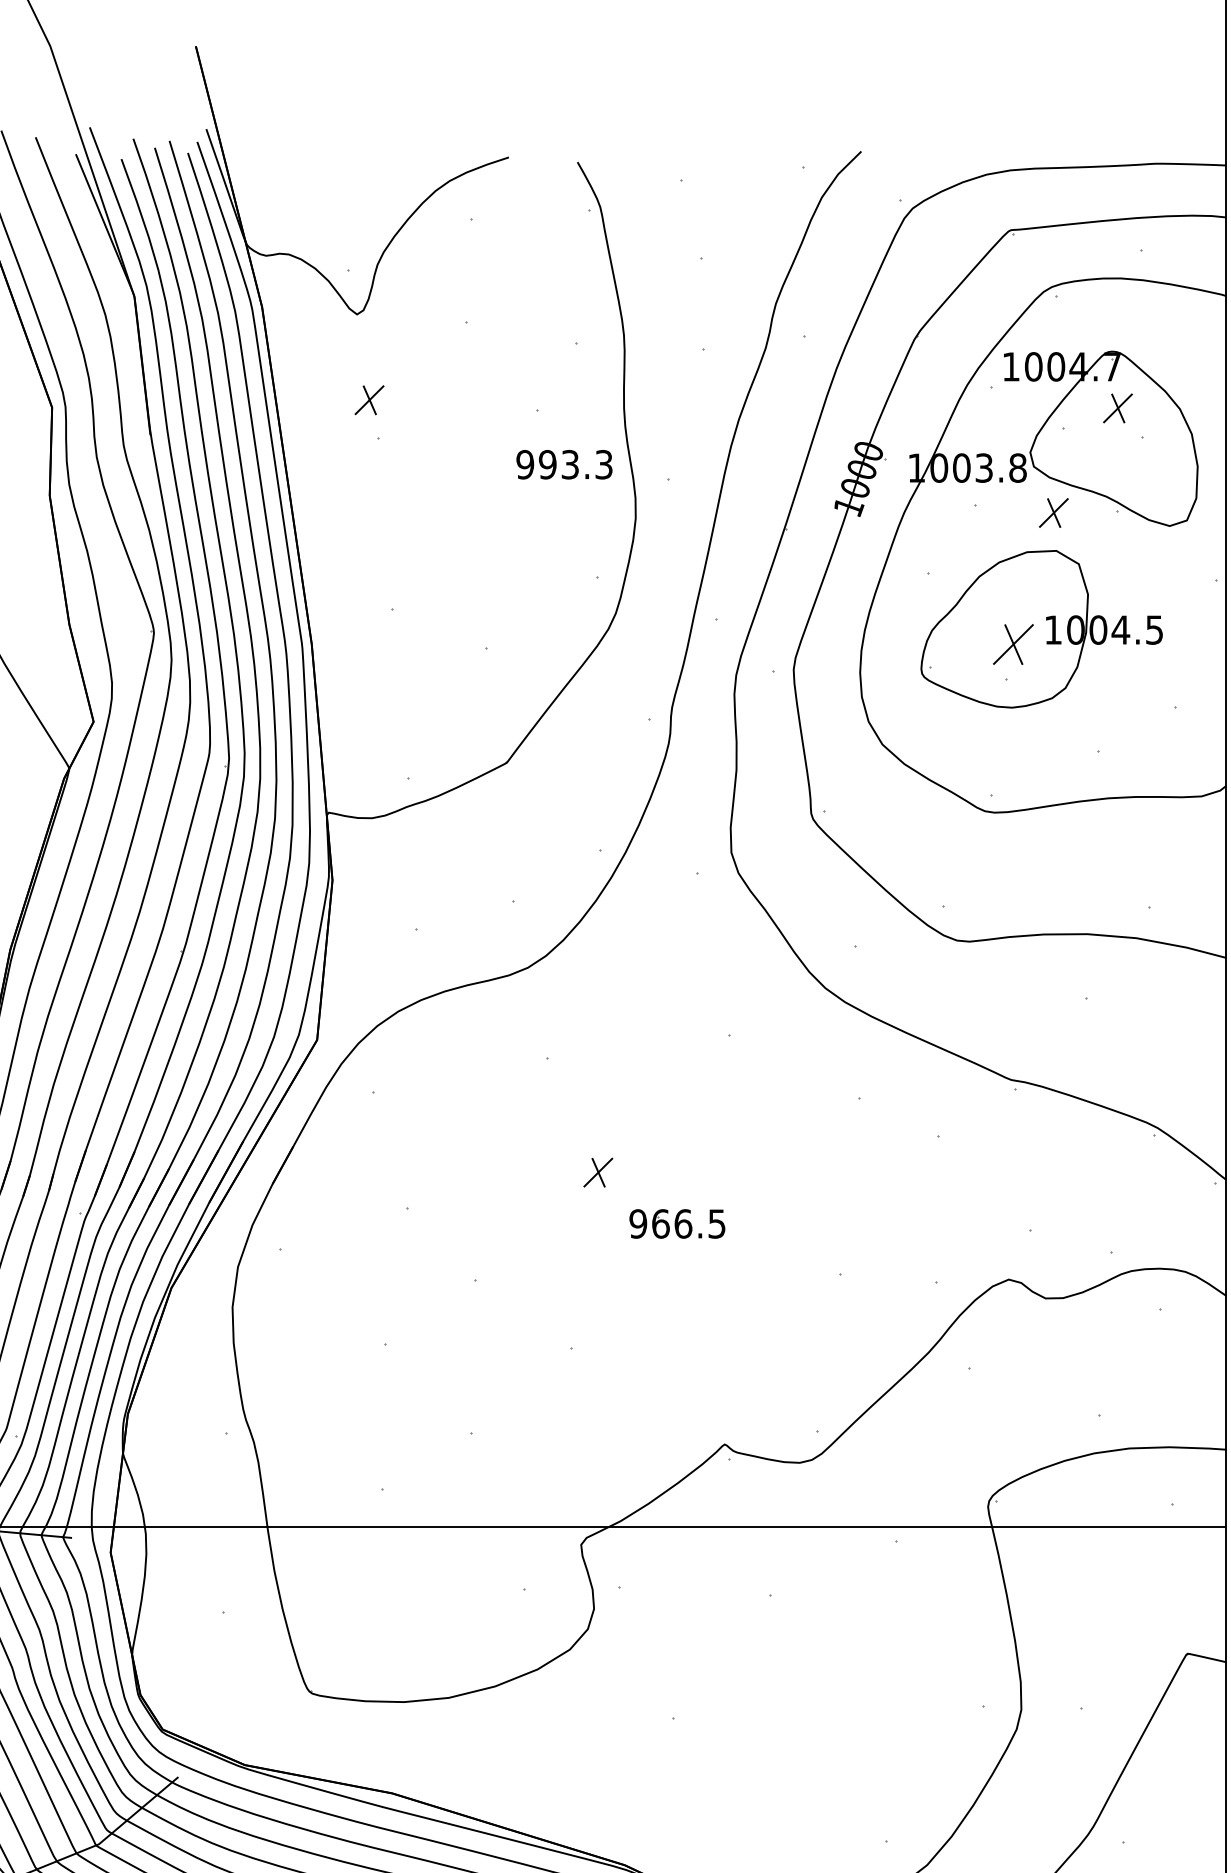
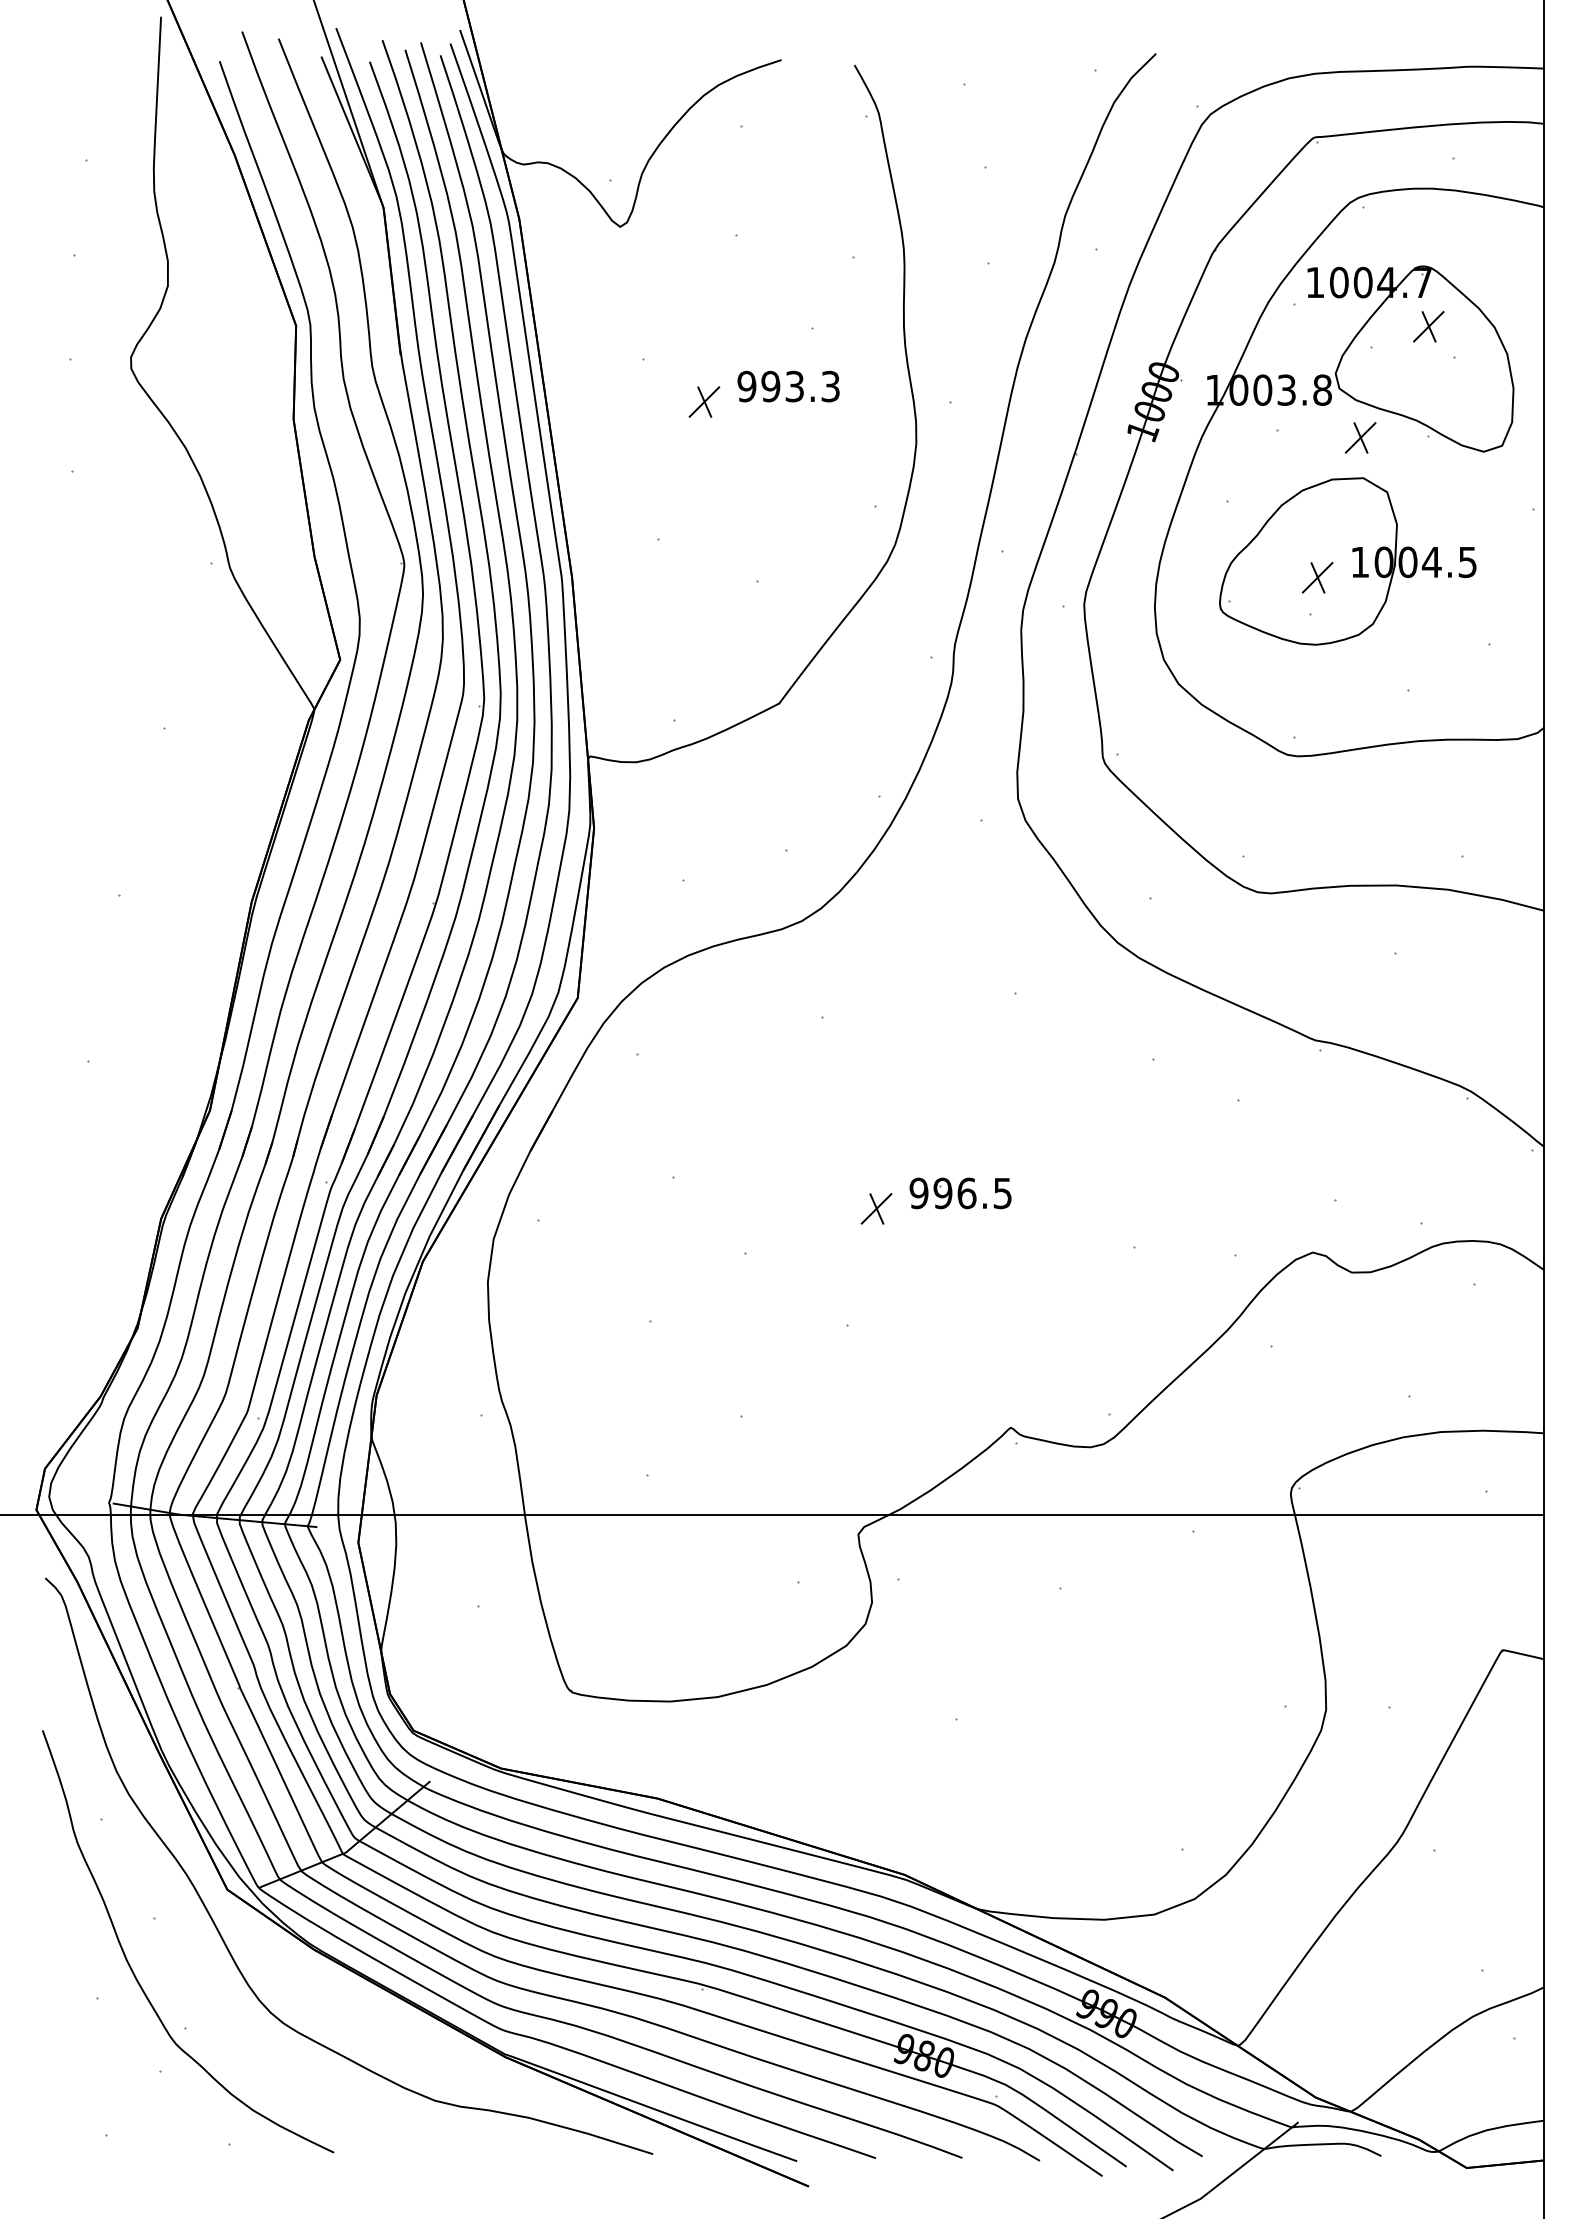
part: (369, 399) -> (704, 401), moved
text: (564, 464) -> (788, 386), moved
part: (1013, 644) -> (1317, 577), size x0.71
part: (598, 1172) -> (876, 1208), moved
text: (660, 1224) -> (942, 1193), 966.5 -> 996.5

